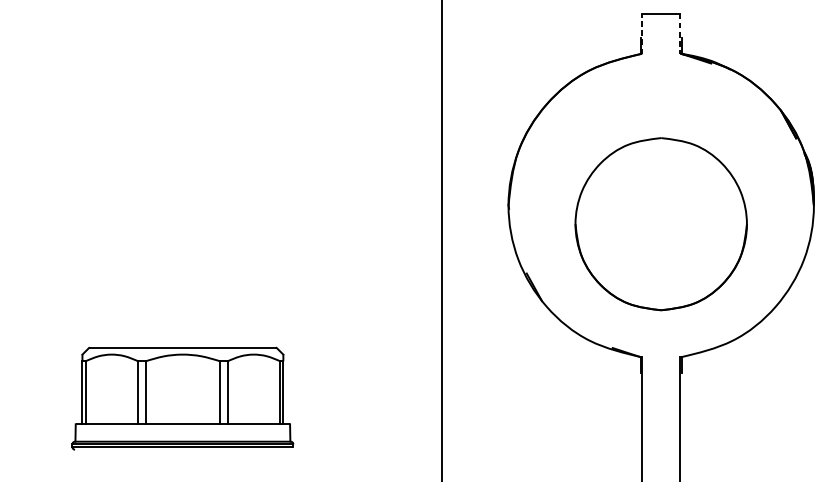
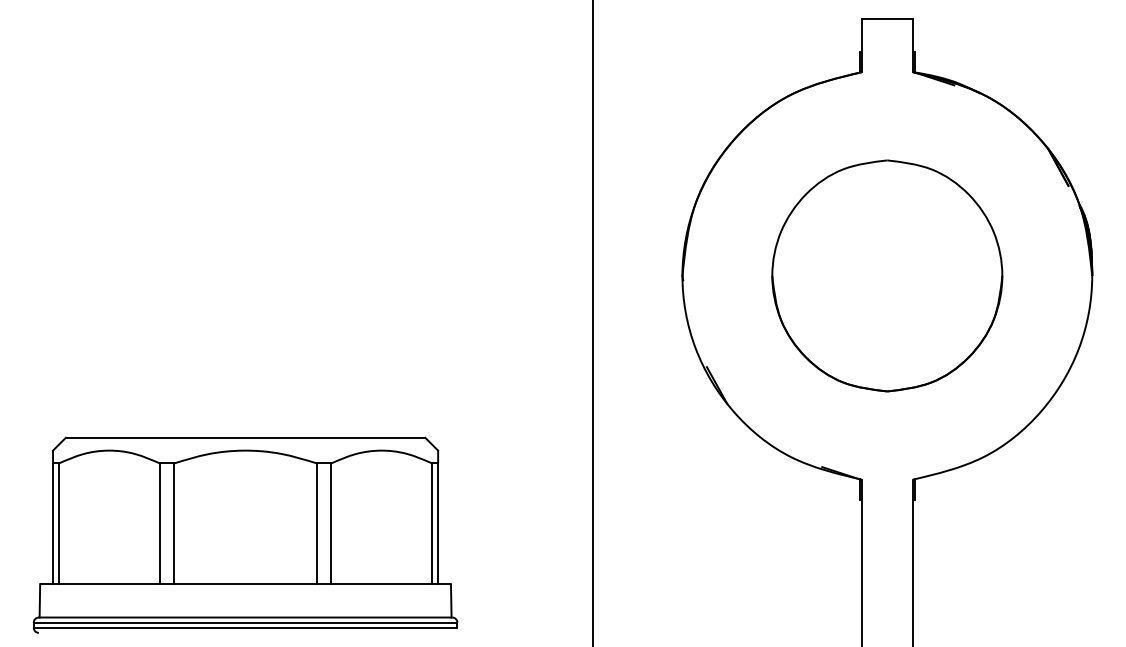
line: (641, 33) -> (861, 45), dashed -> solid
line: (680, 33) -> (913, 45), dashed -> solid
part: (661, 223) -> (887, 275), moved
part: (182, 398) -> (245, 534), size x1.43

